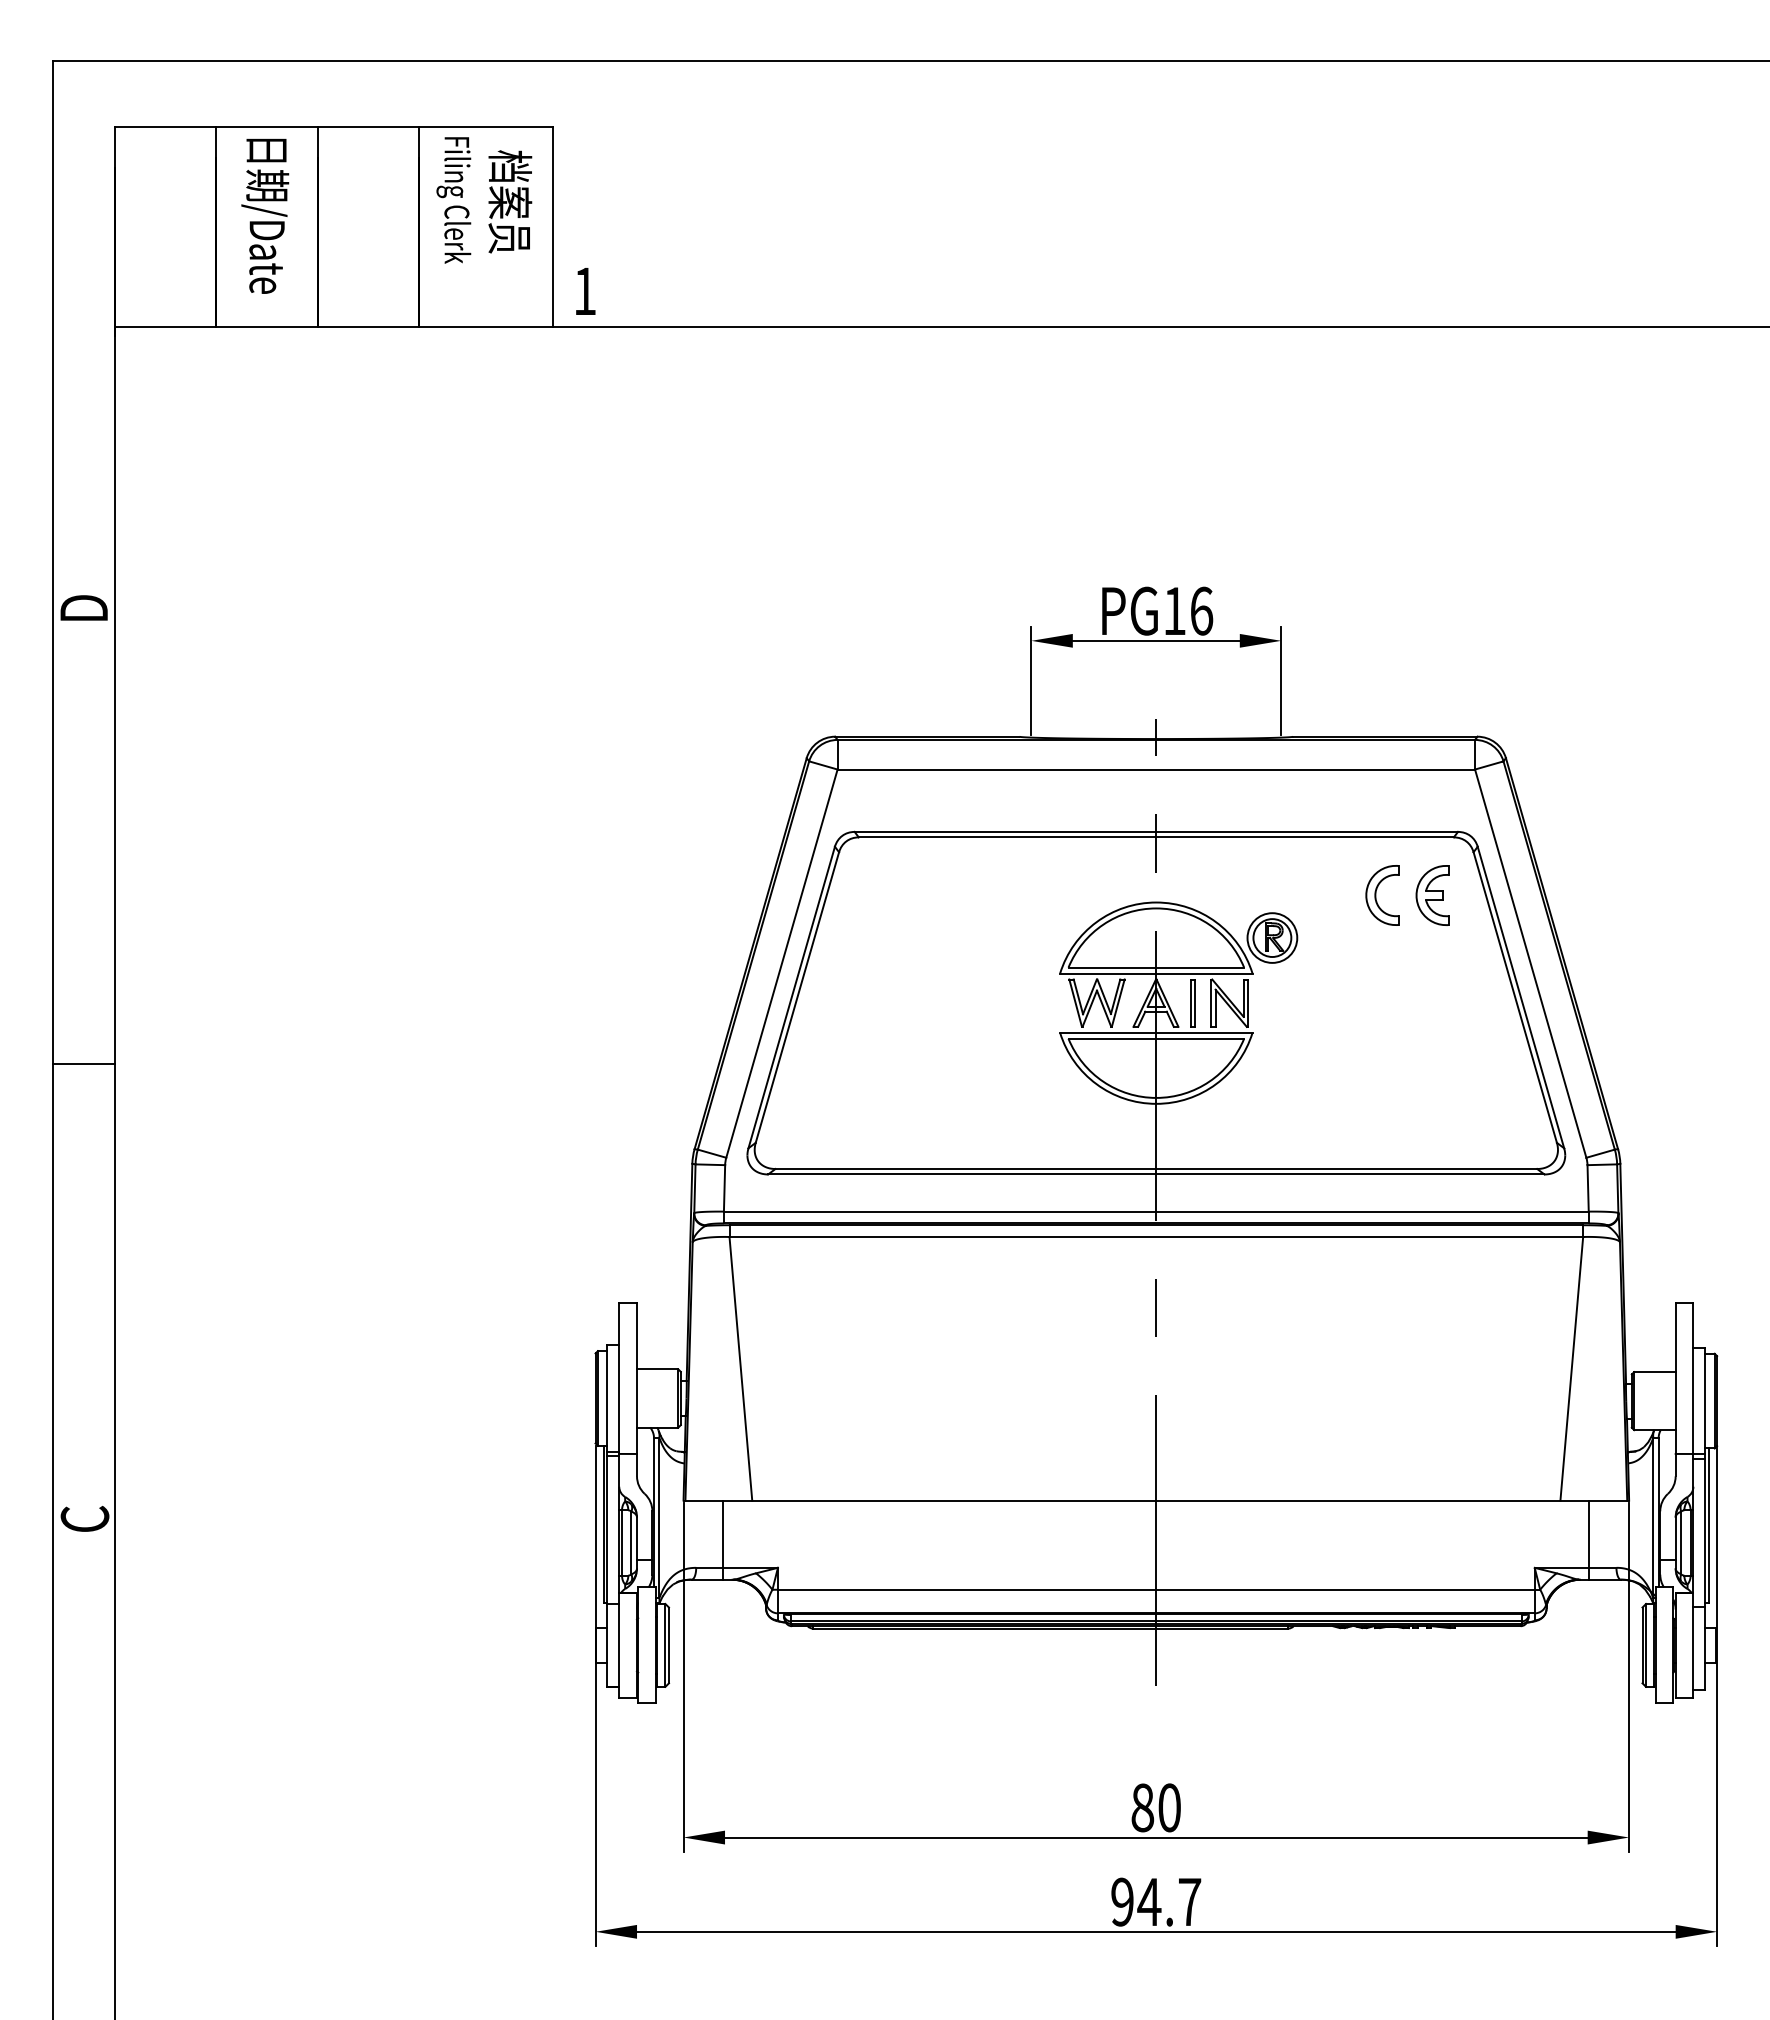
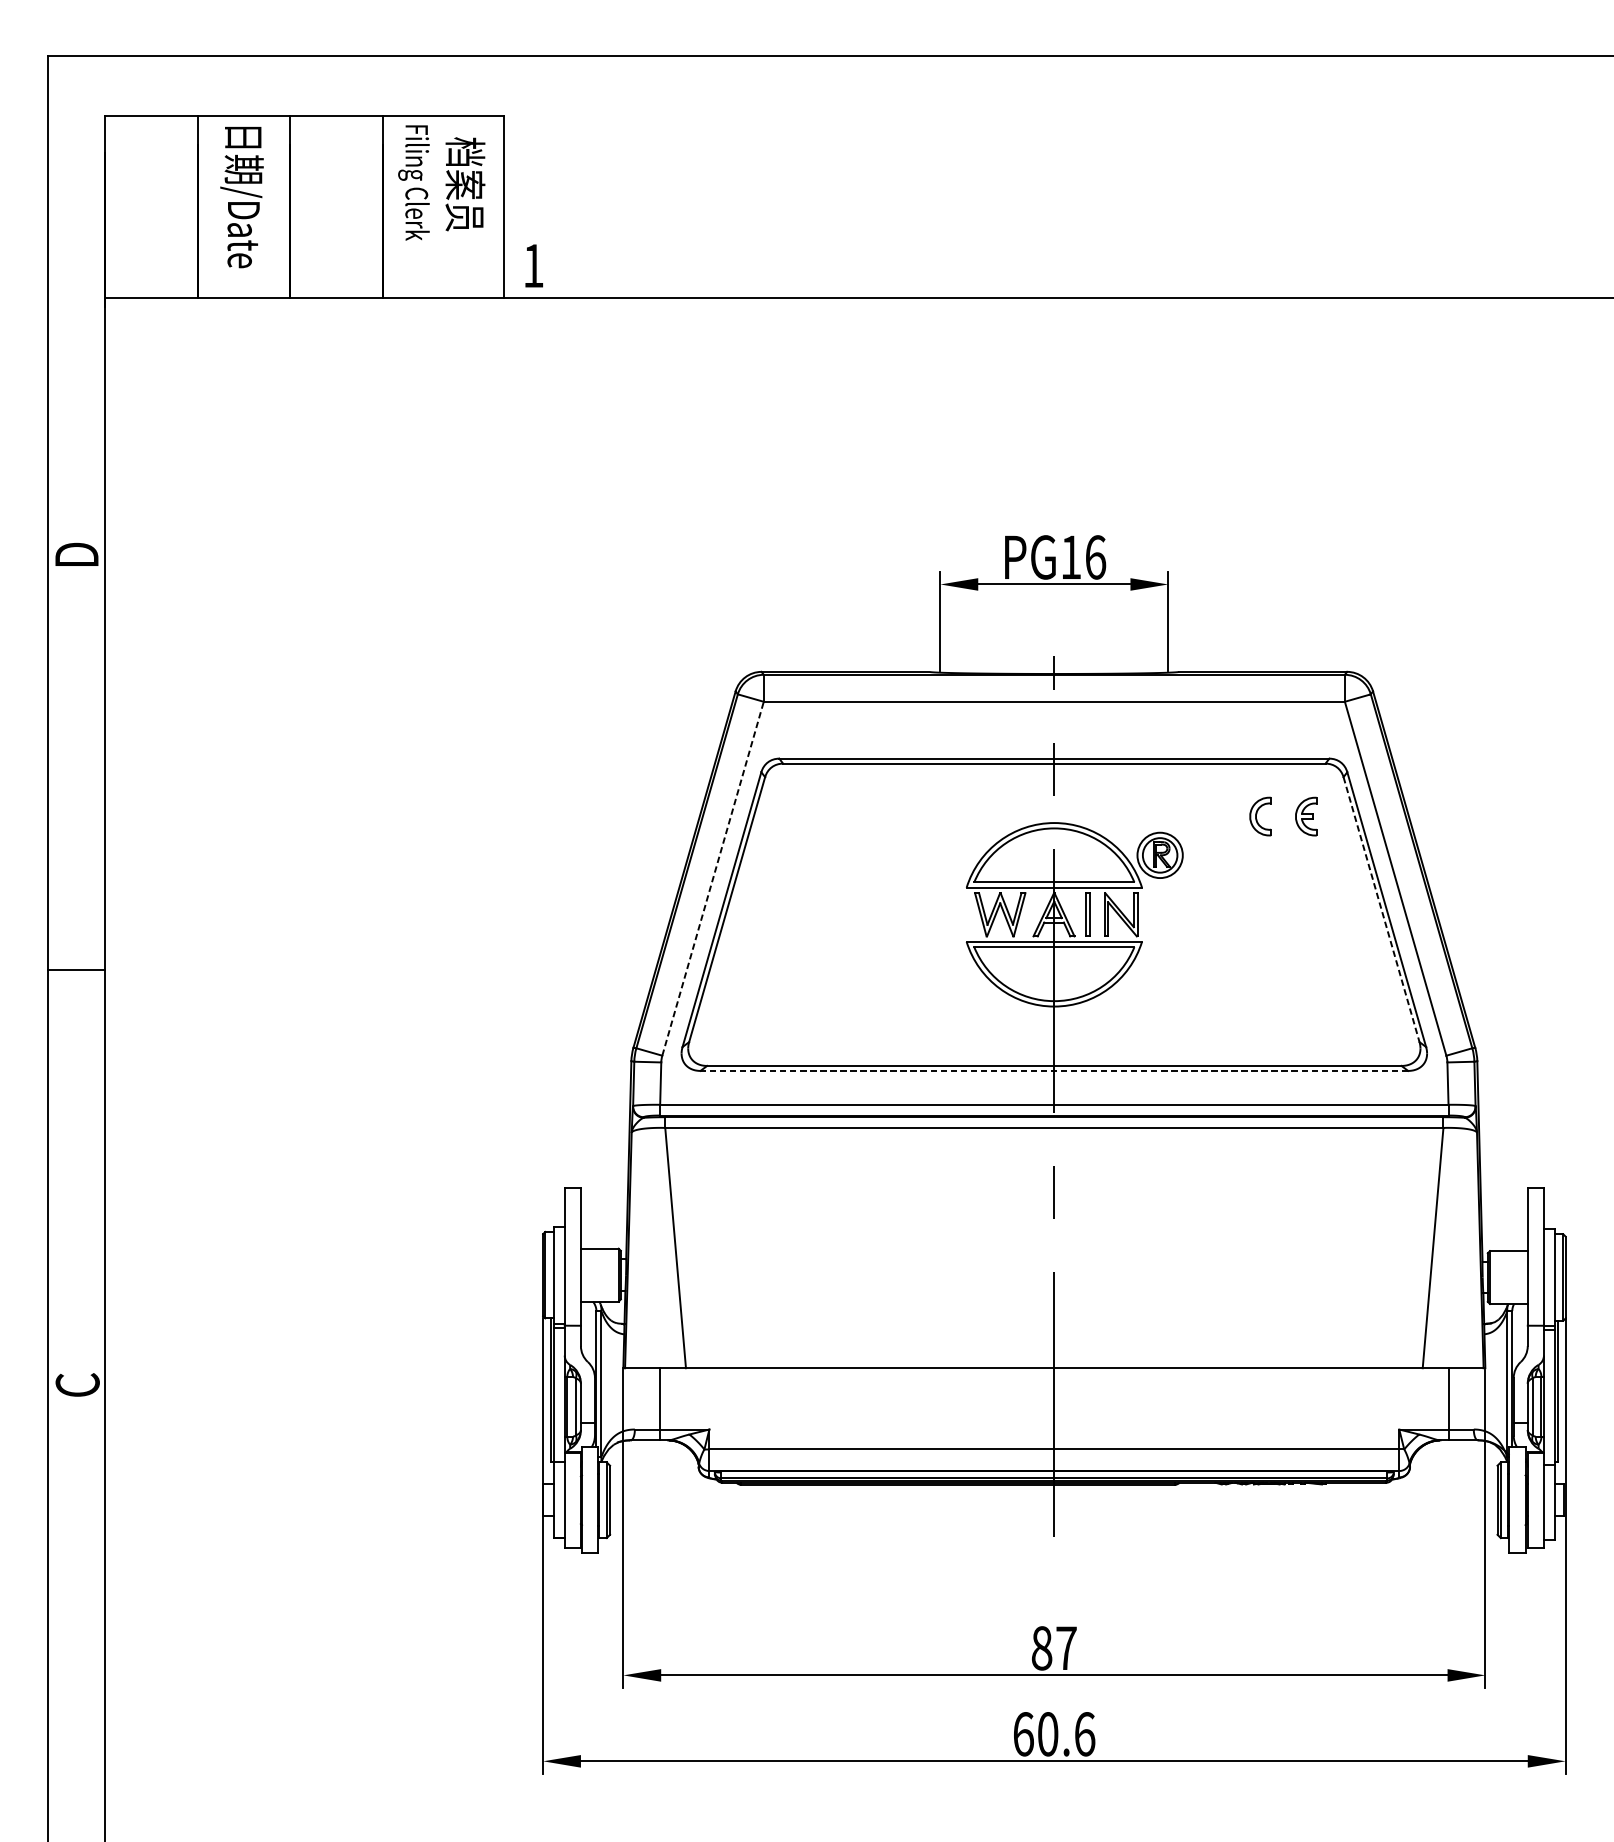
part: (1382, 895) -> (1260, 816), size x0.7
part: (1432, 895) -> (1306, 816), size x0.7
line: (781, 963) -> (712, 878), solid -> dashed
line: (1515, 998) -> (1381, 910), solid -> dashed
line: (1155, 1174) -> (1053, 1070), solid -> dashed
text: (1169, 1807) -> (1066, 1648), 80 -> 87
text: (1156, 1901) -> (1054, 1733), 94.7 -> 60.6

